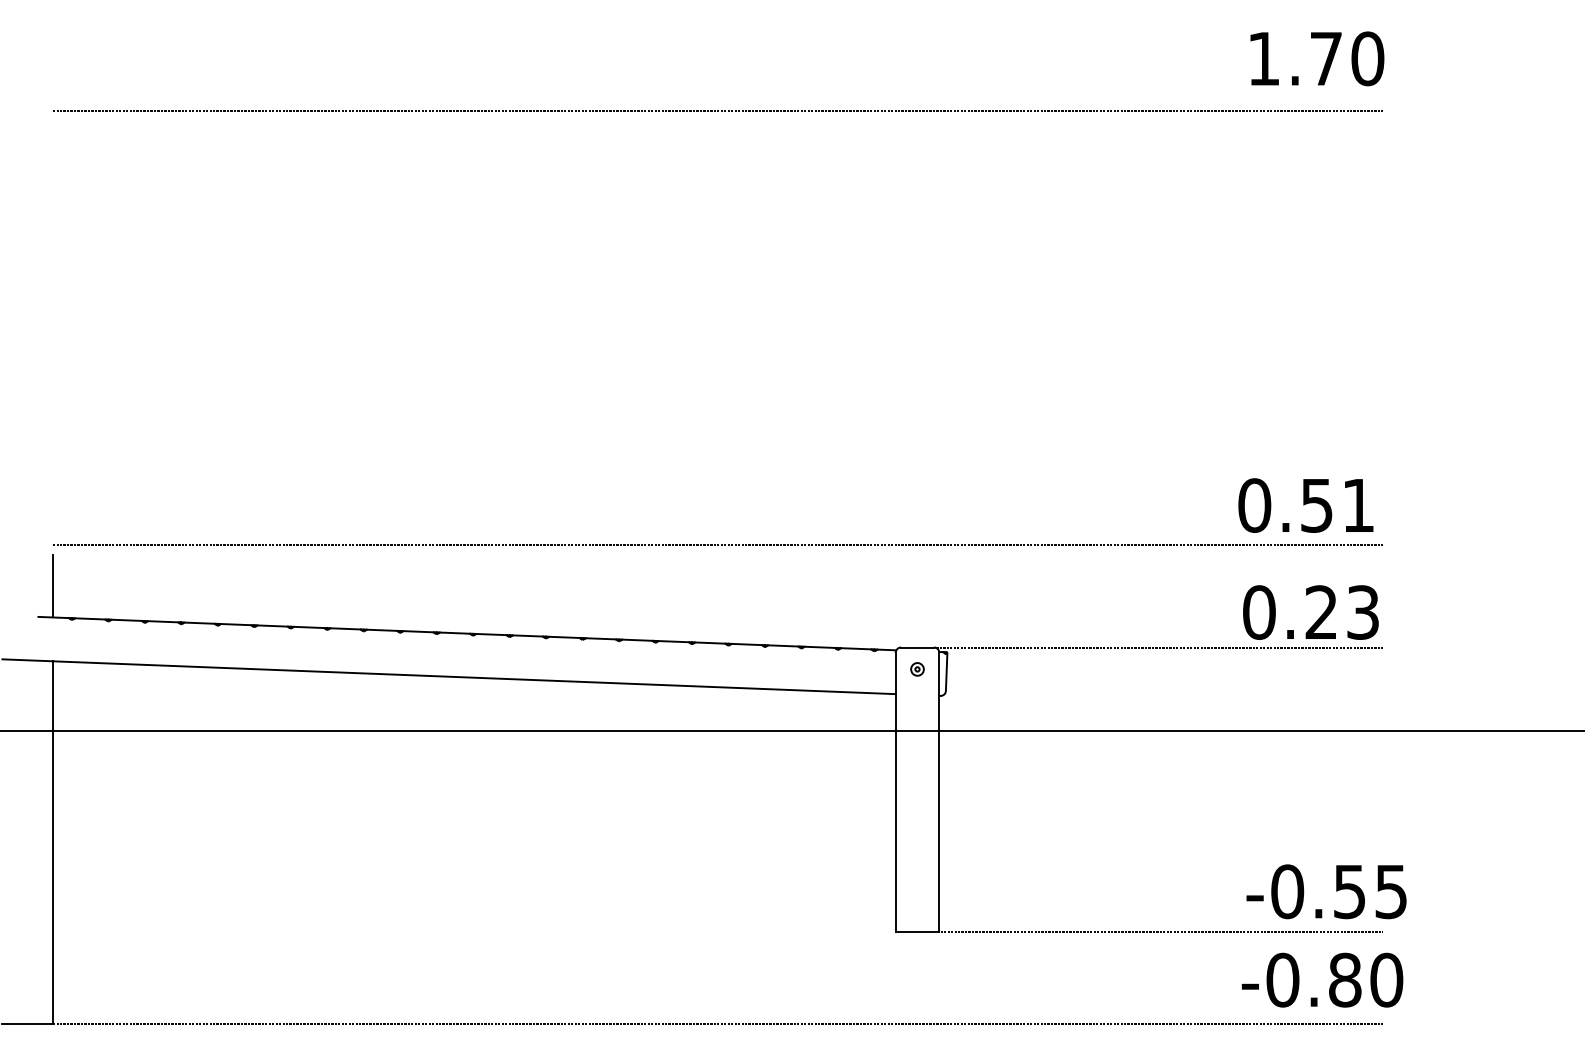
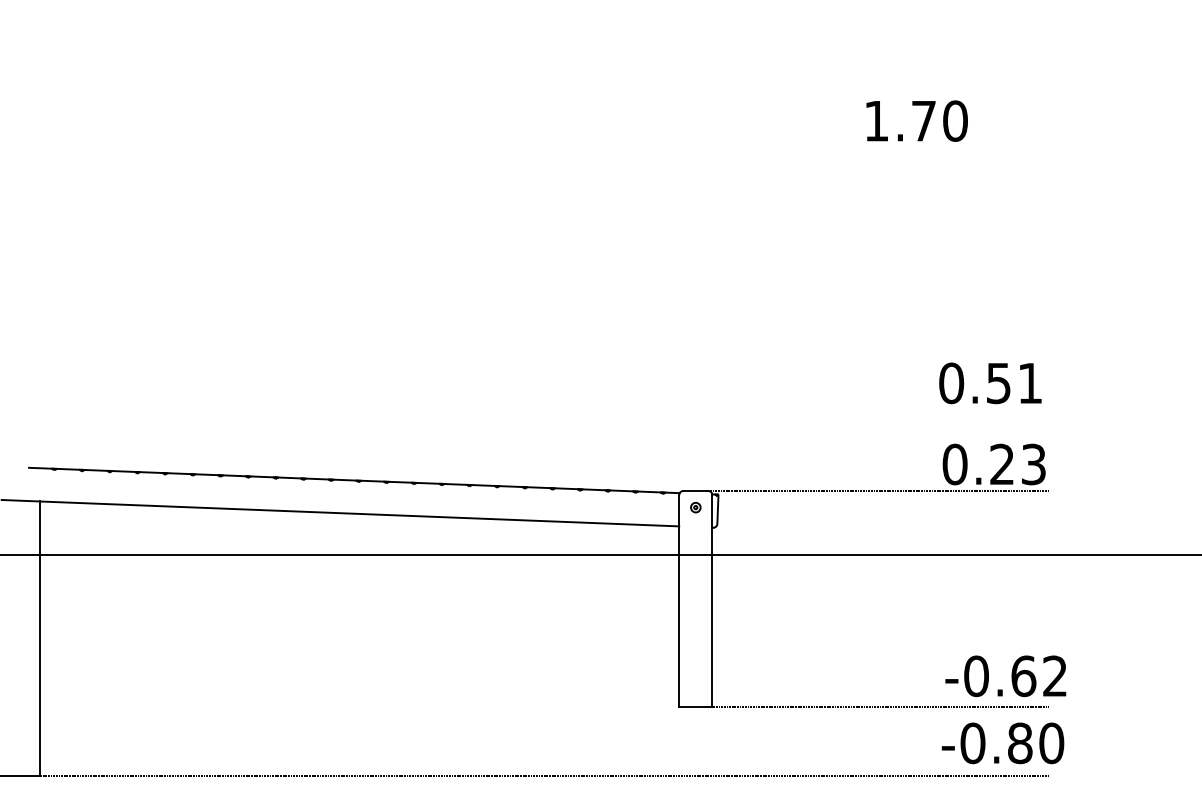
text: (1317, 58) -> (917, 120), moved
line: (717, 110) -> (544, 83), removed
line: (717, 545) -> (544, 413), removed
line: (53, 586) -> (40, 444), removed
text: (1369, 891) -> (1038, 676), -0.55 -> -0.62

